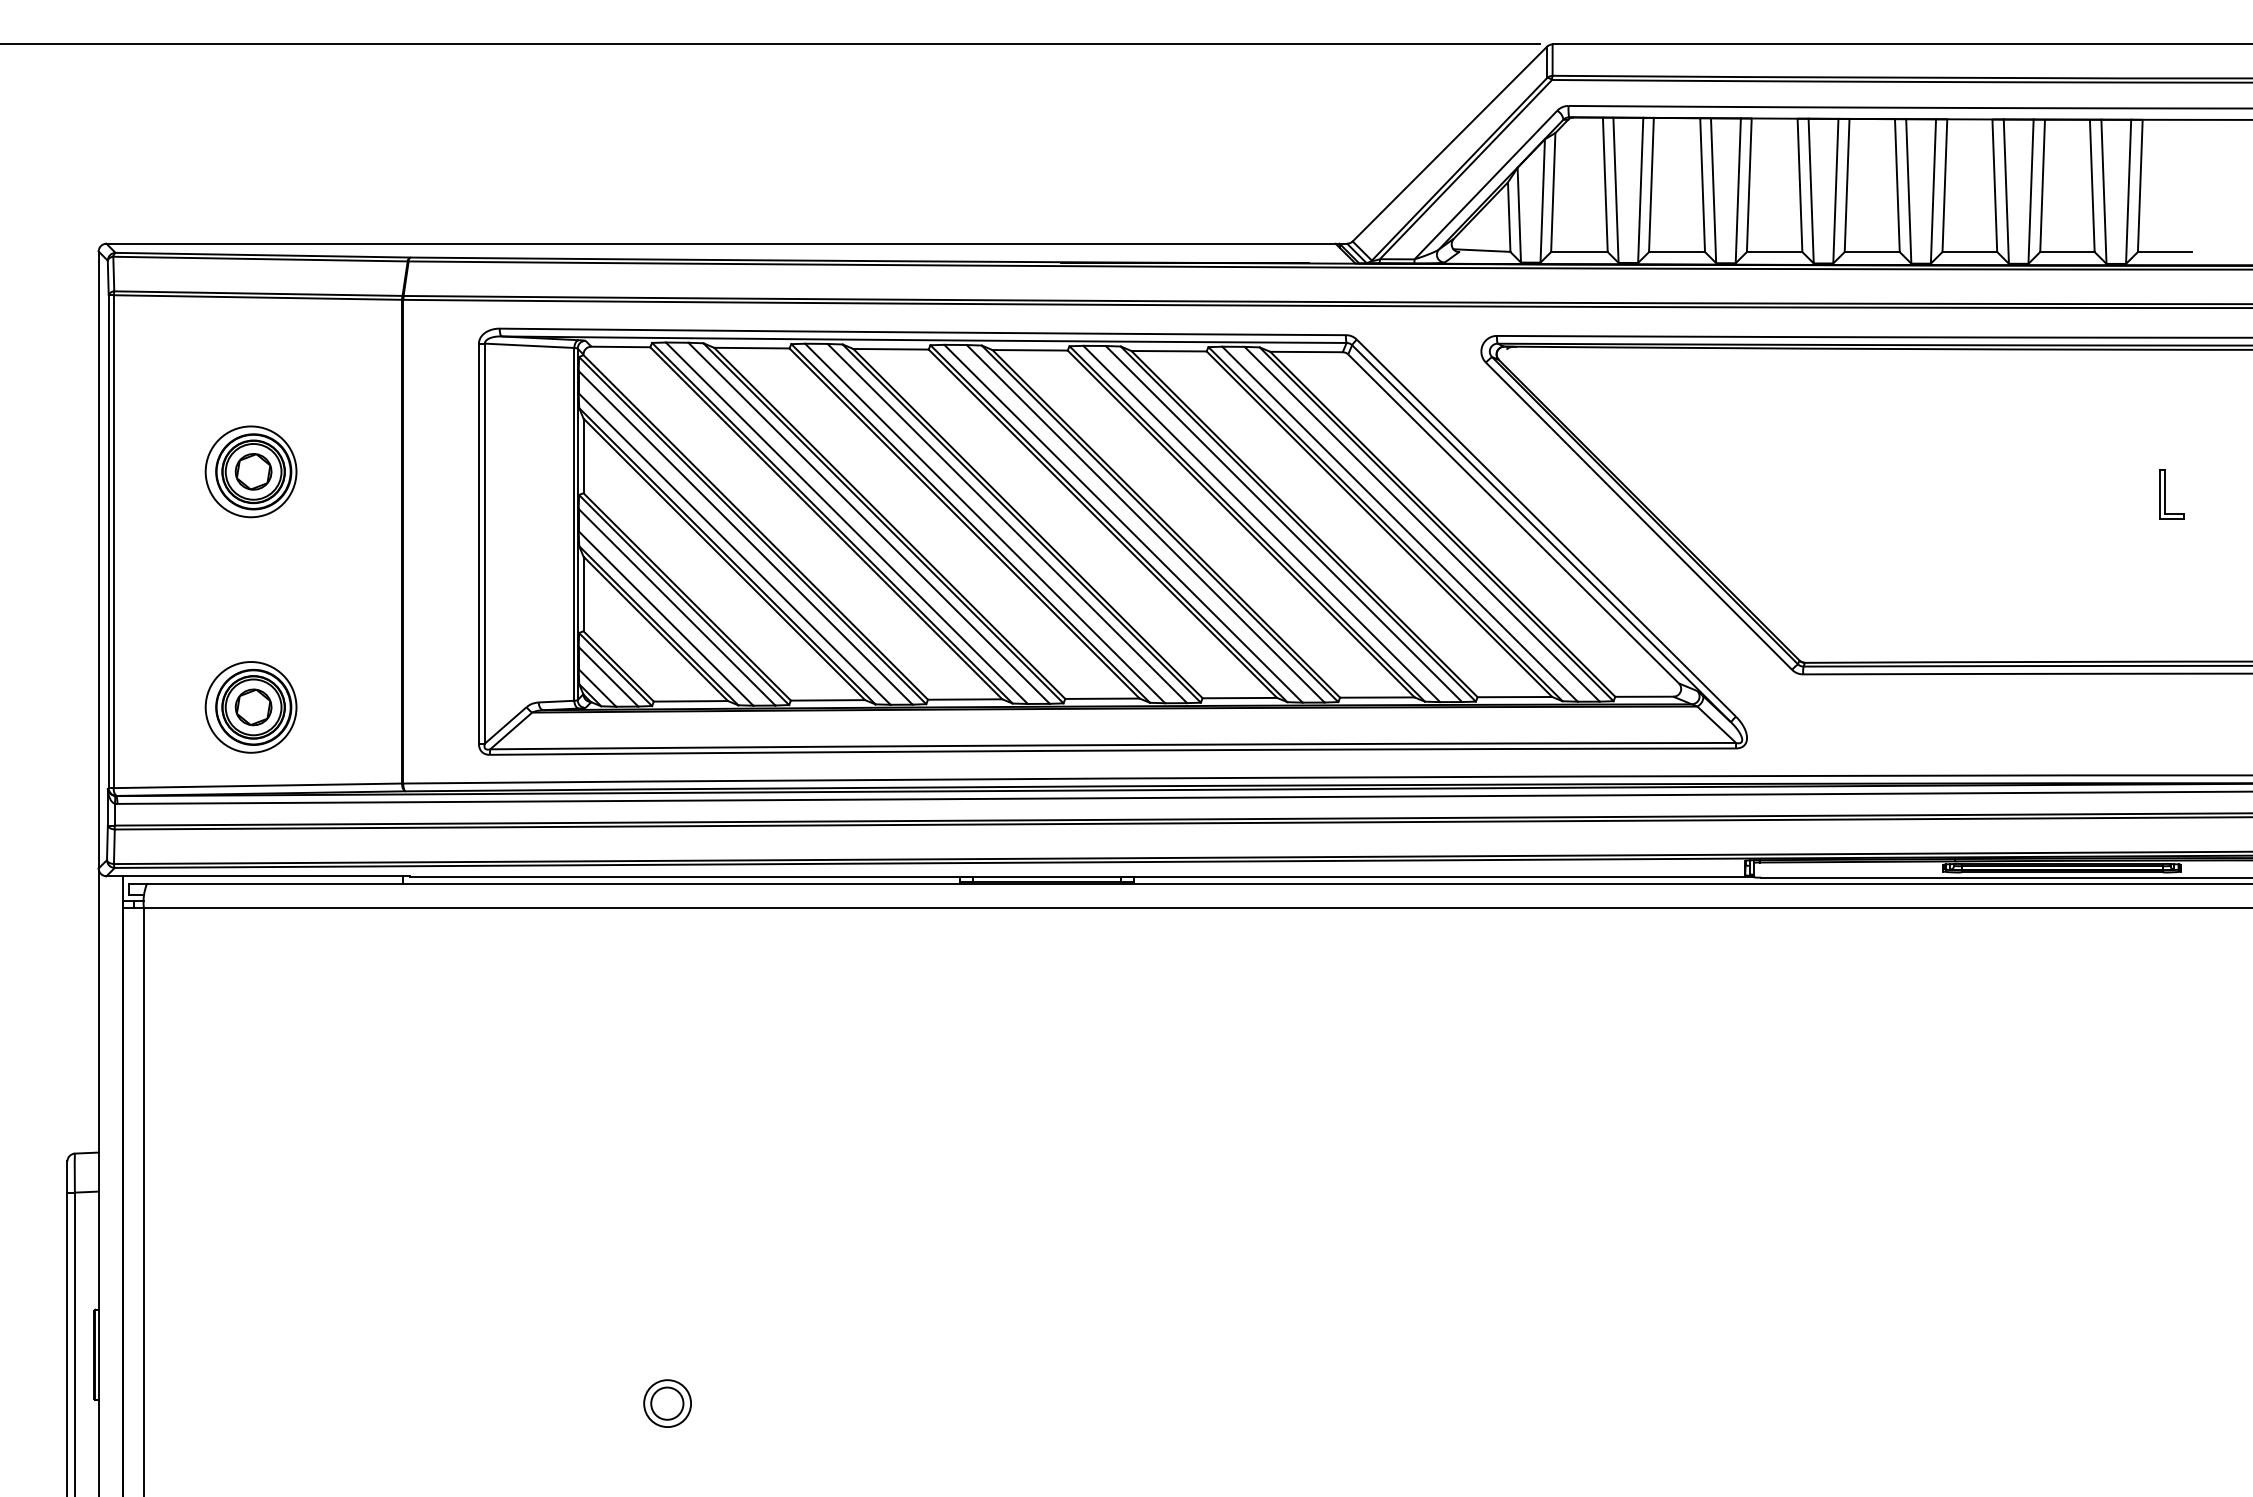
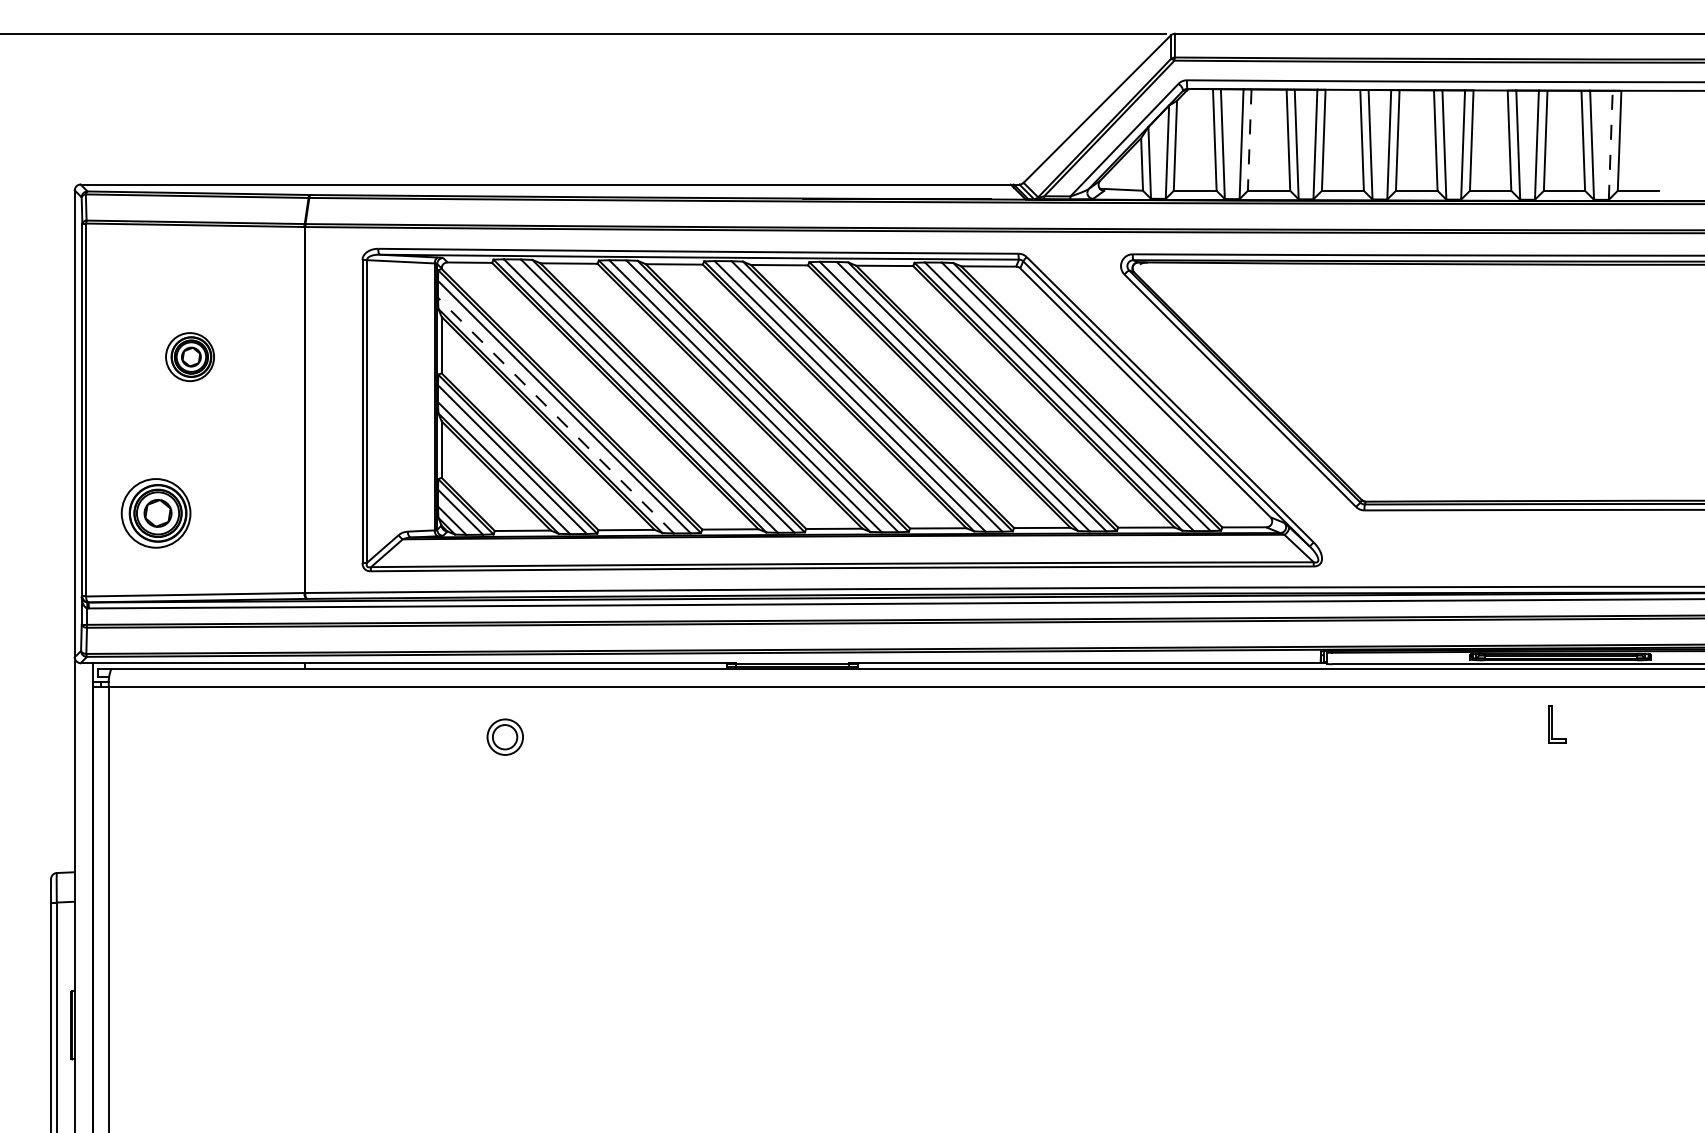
line: (1651, 185) -> (1249, 140), solid -> dashed
line: (2128, 192) -> (1610, 145), solid -> dashed
part: (250, 470) -> (189, 356), size x0.7
part: (2171, 494) -> (1557, 724), moved
line: (733, 548) -> (555, 415), solid -> dashed
part: (250, 707) -> (155, 513), moved
part: (666, 1402) -> (504, 736), moved

